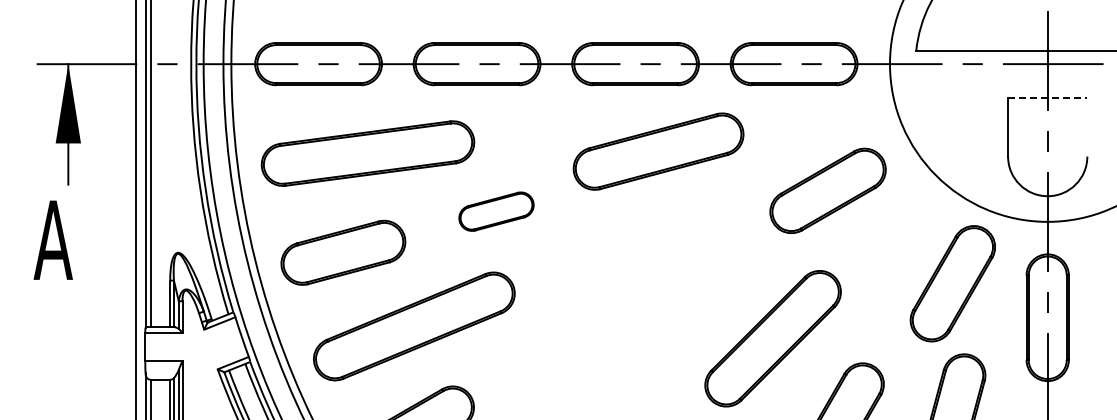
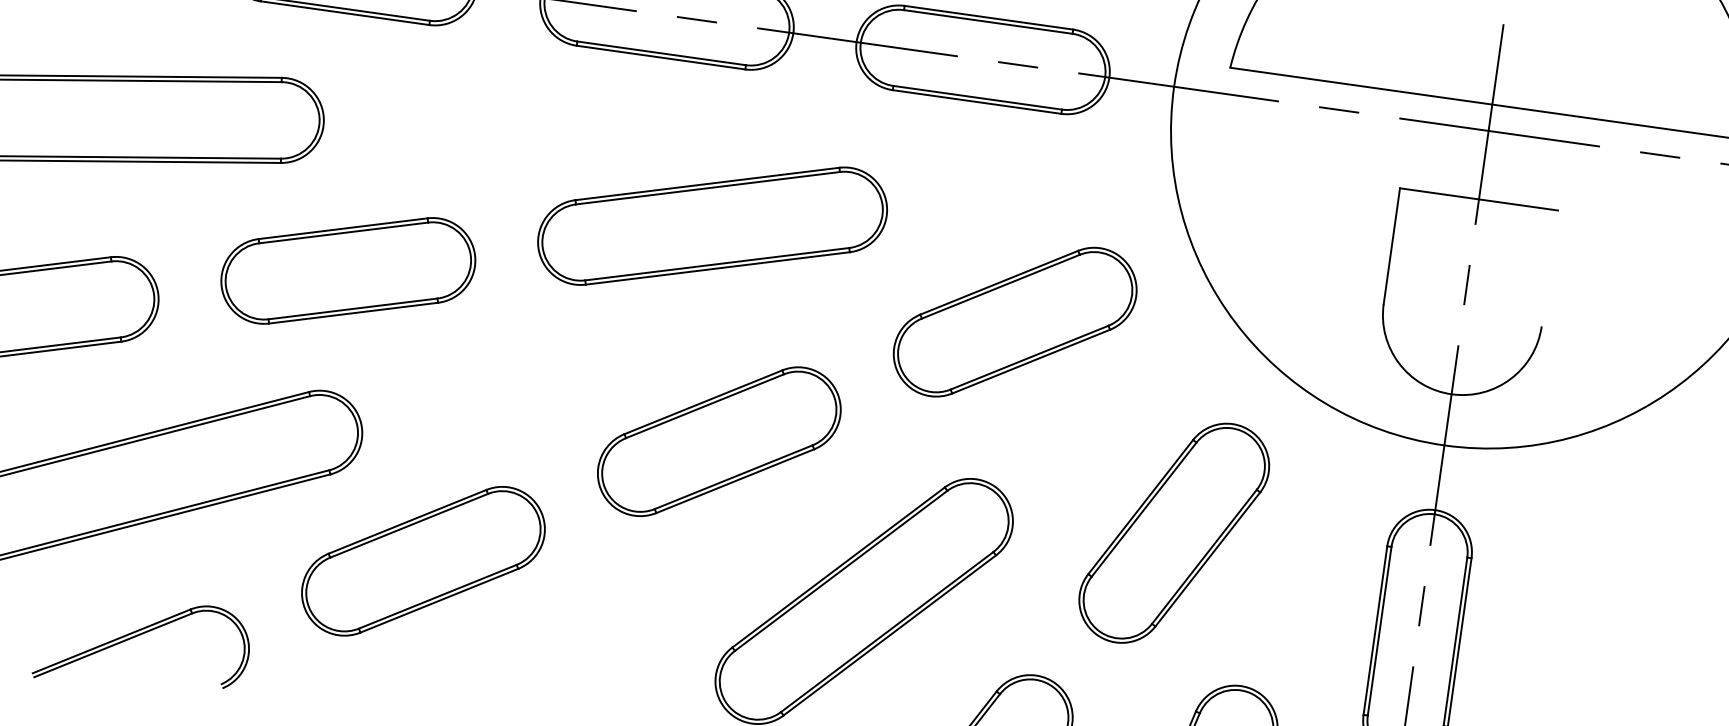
line: (1047, 98) -> (1478, 199), dashed -> solid
part: (658, 151) -> (712, 225), moved
part: (496, 211) -> (348, 270), size x1.67
part: (690, 270) -> (718, 442), added
part: (952, 283) -> (1173, 532), moved
part: (553, 349) -> (423, 561), added

